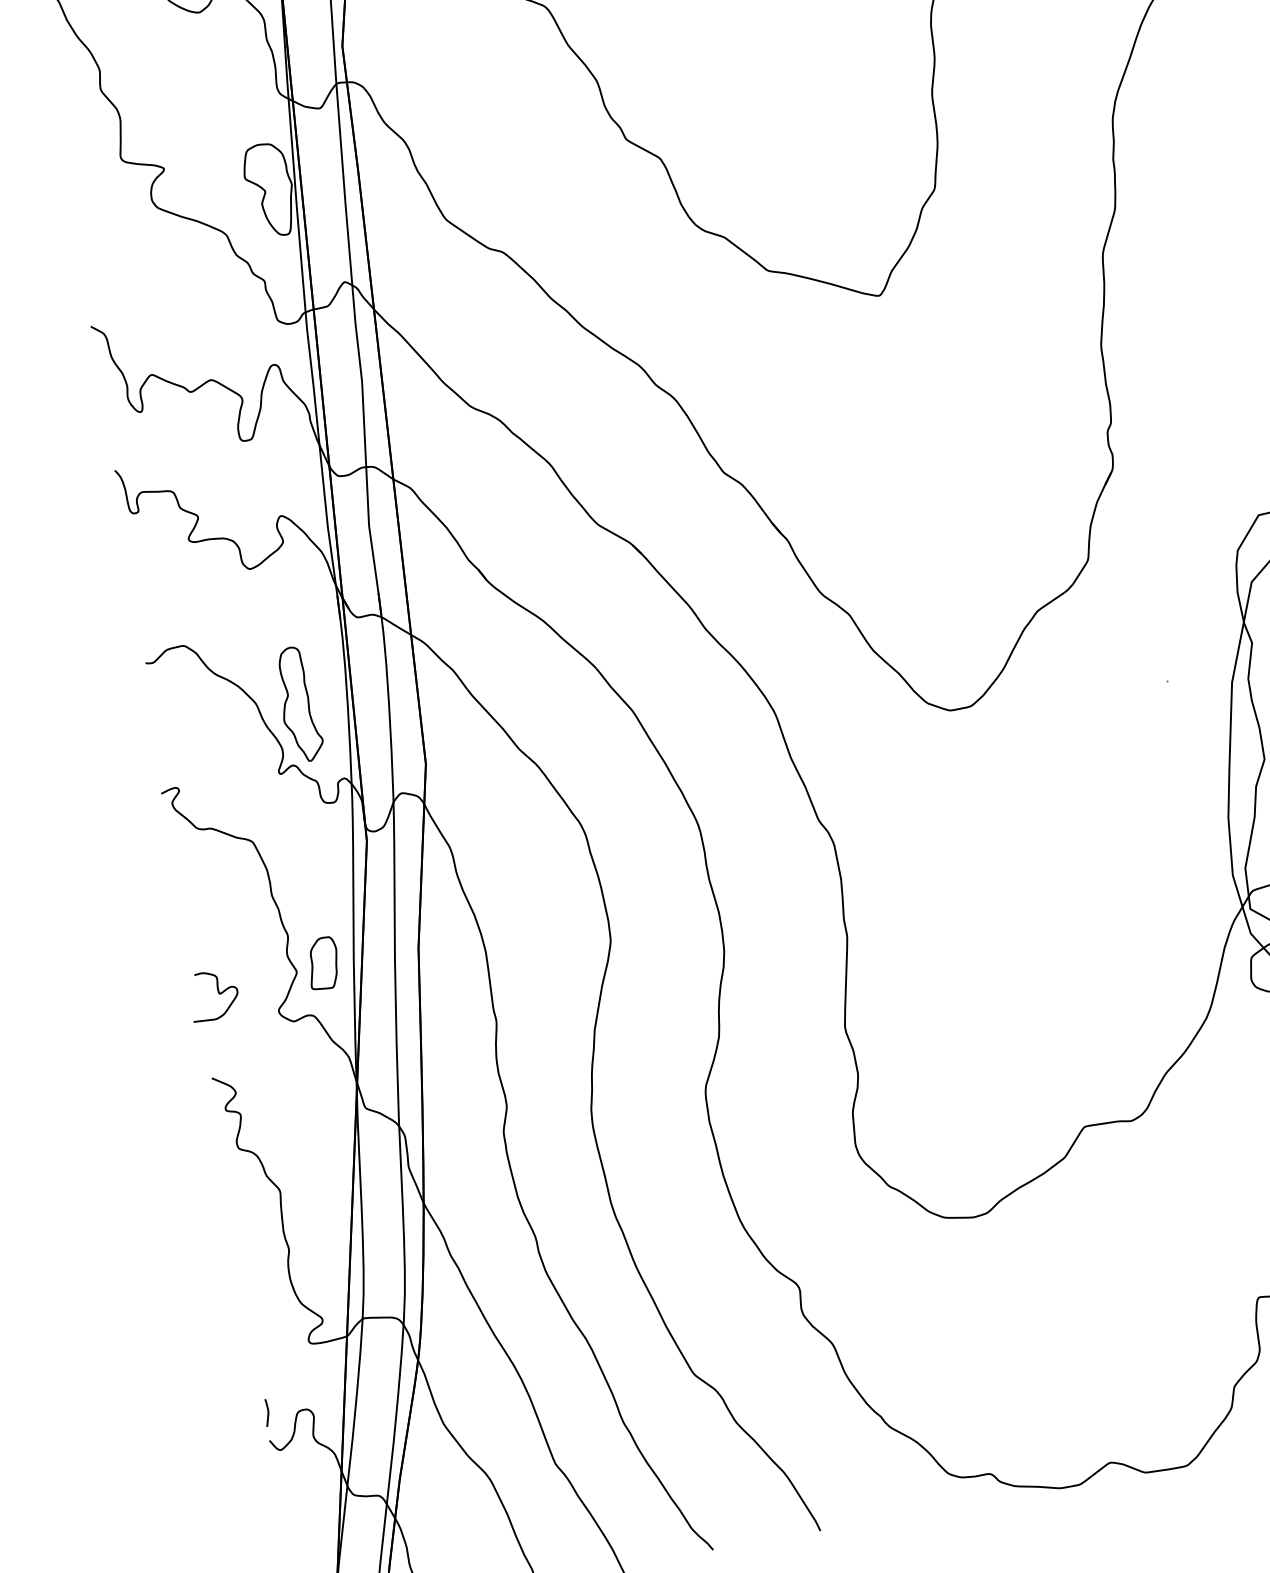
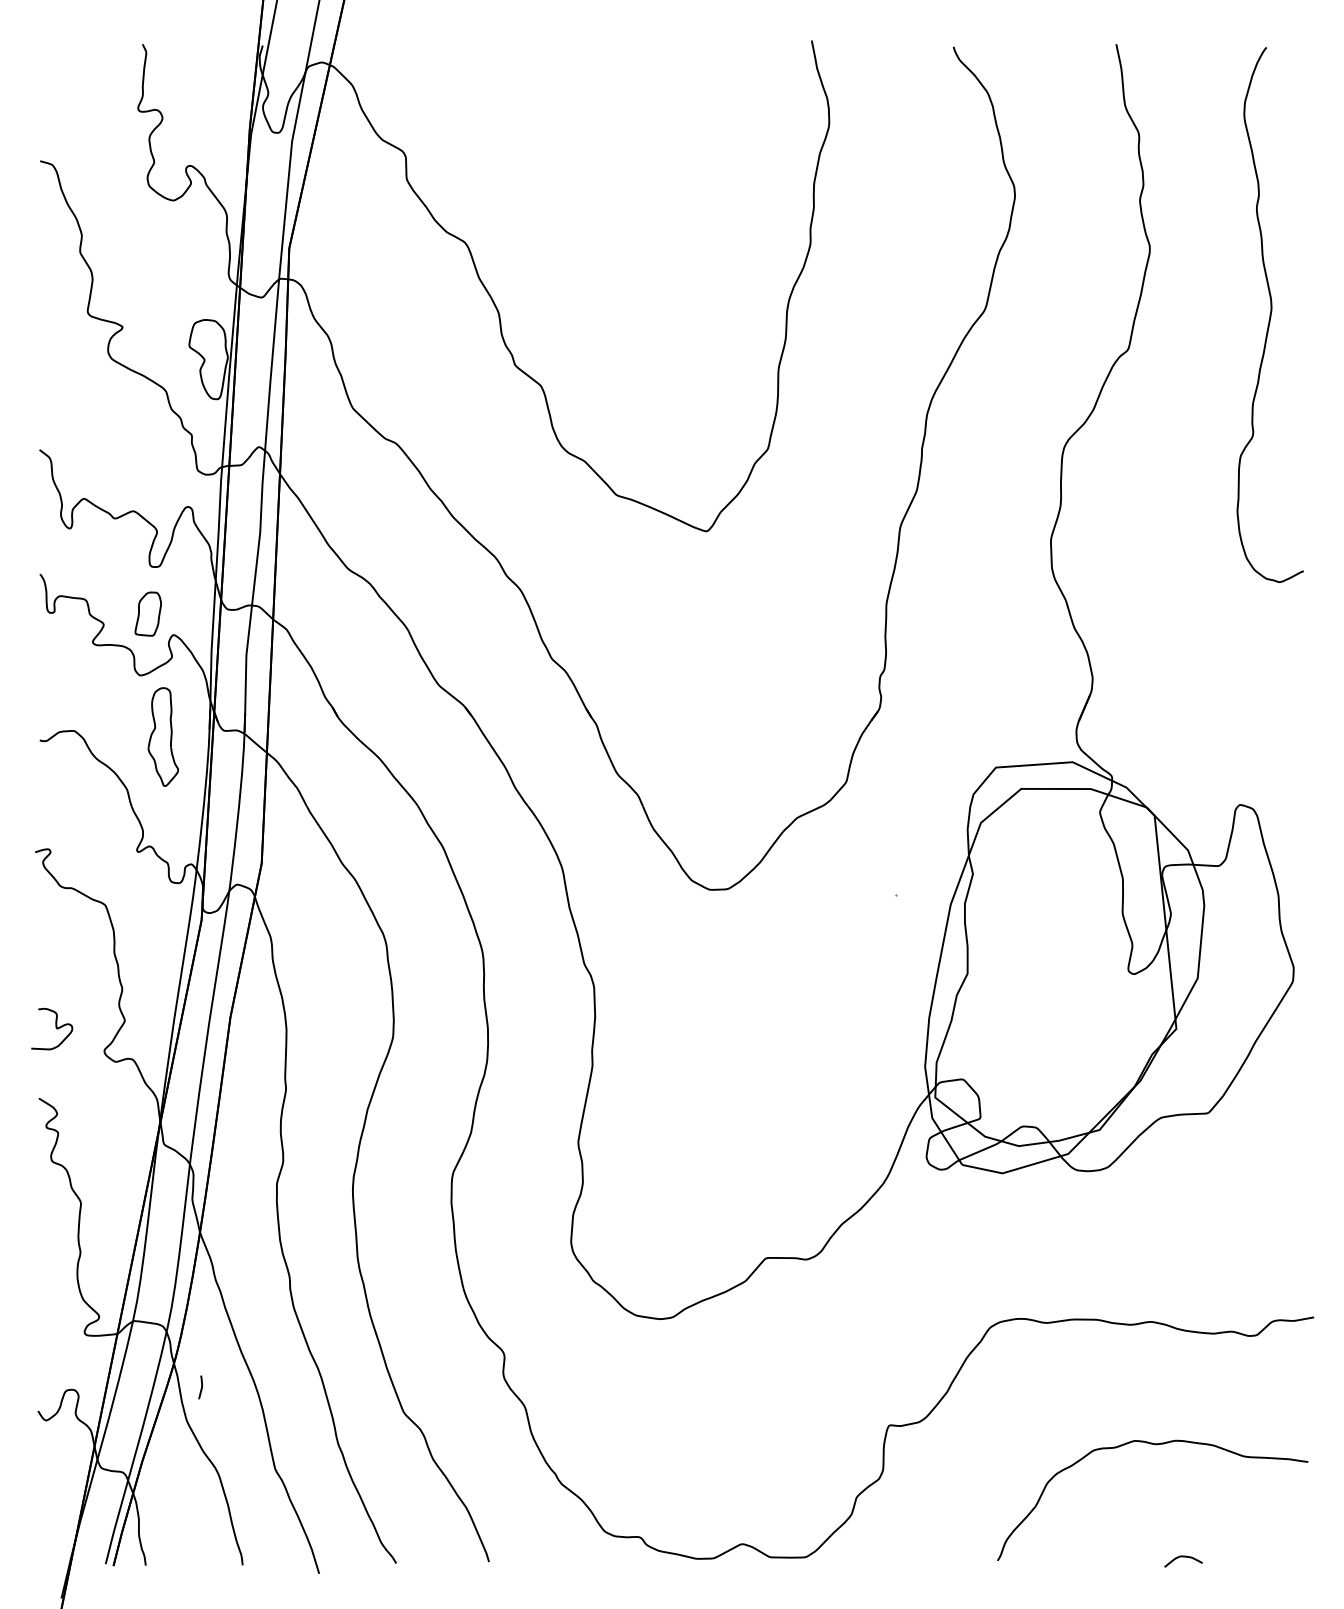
part: (299, 703) -> (163, 736), moved
part: (322, 962) -> (147, 613), moved
curve: (267, 1412) -> (201, 1387), moved

